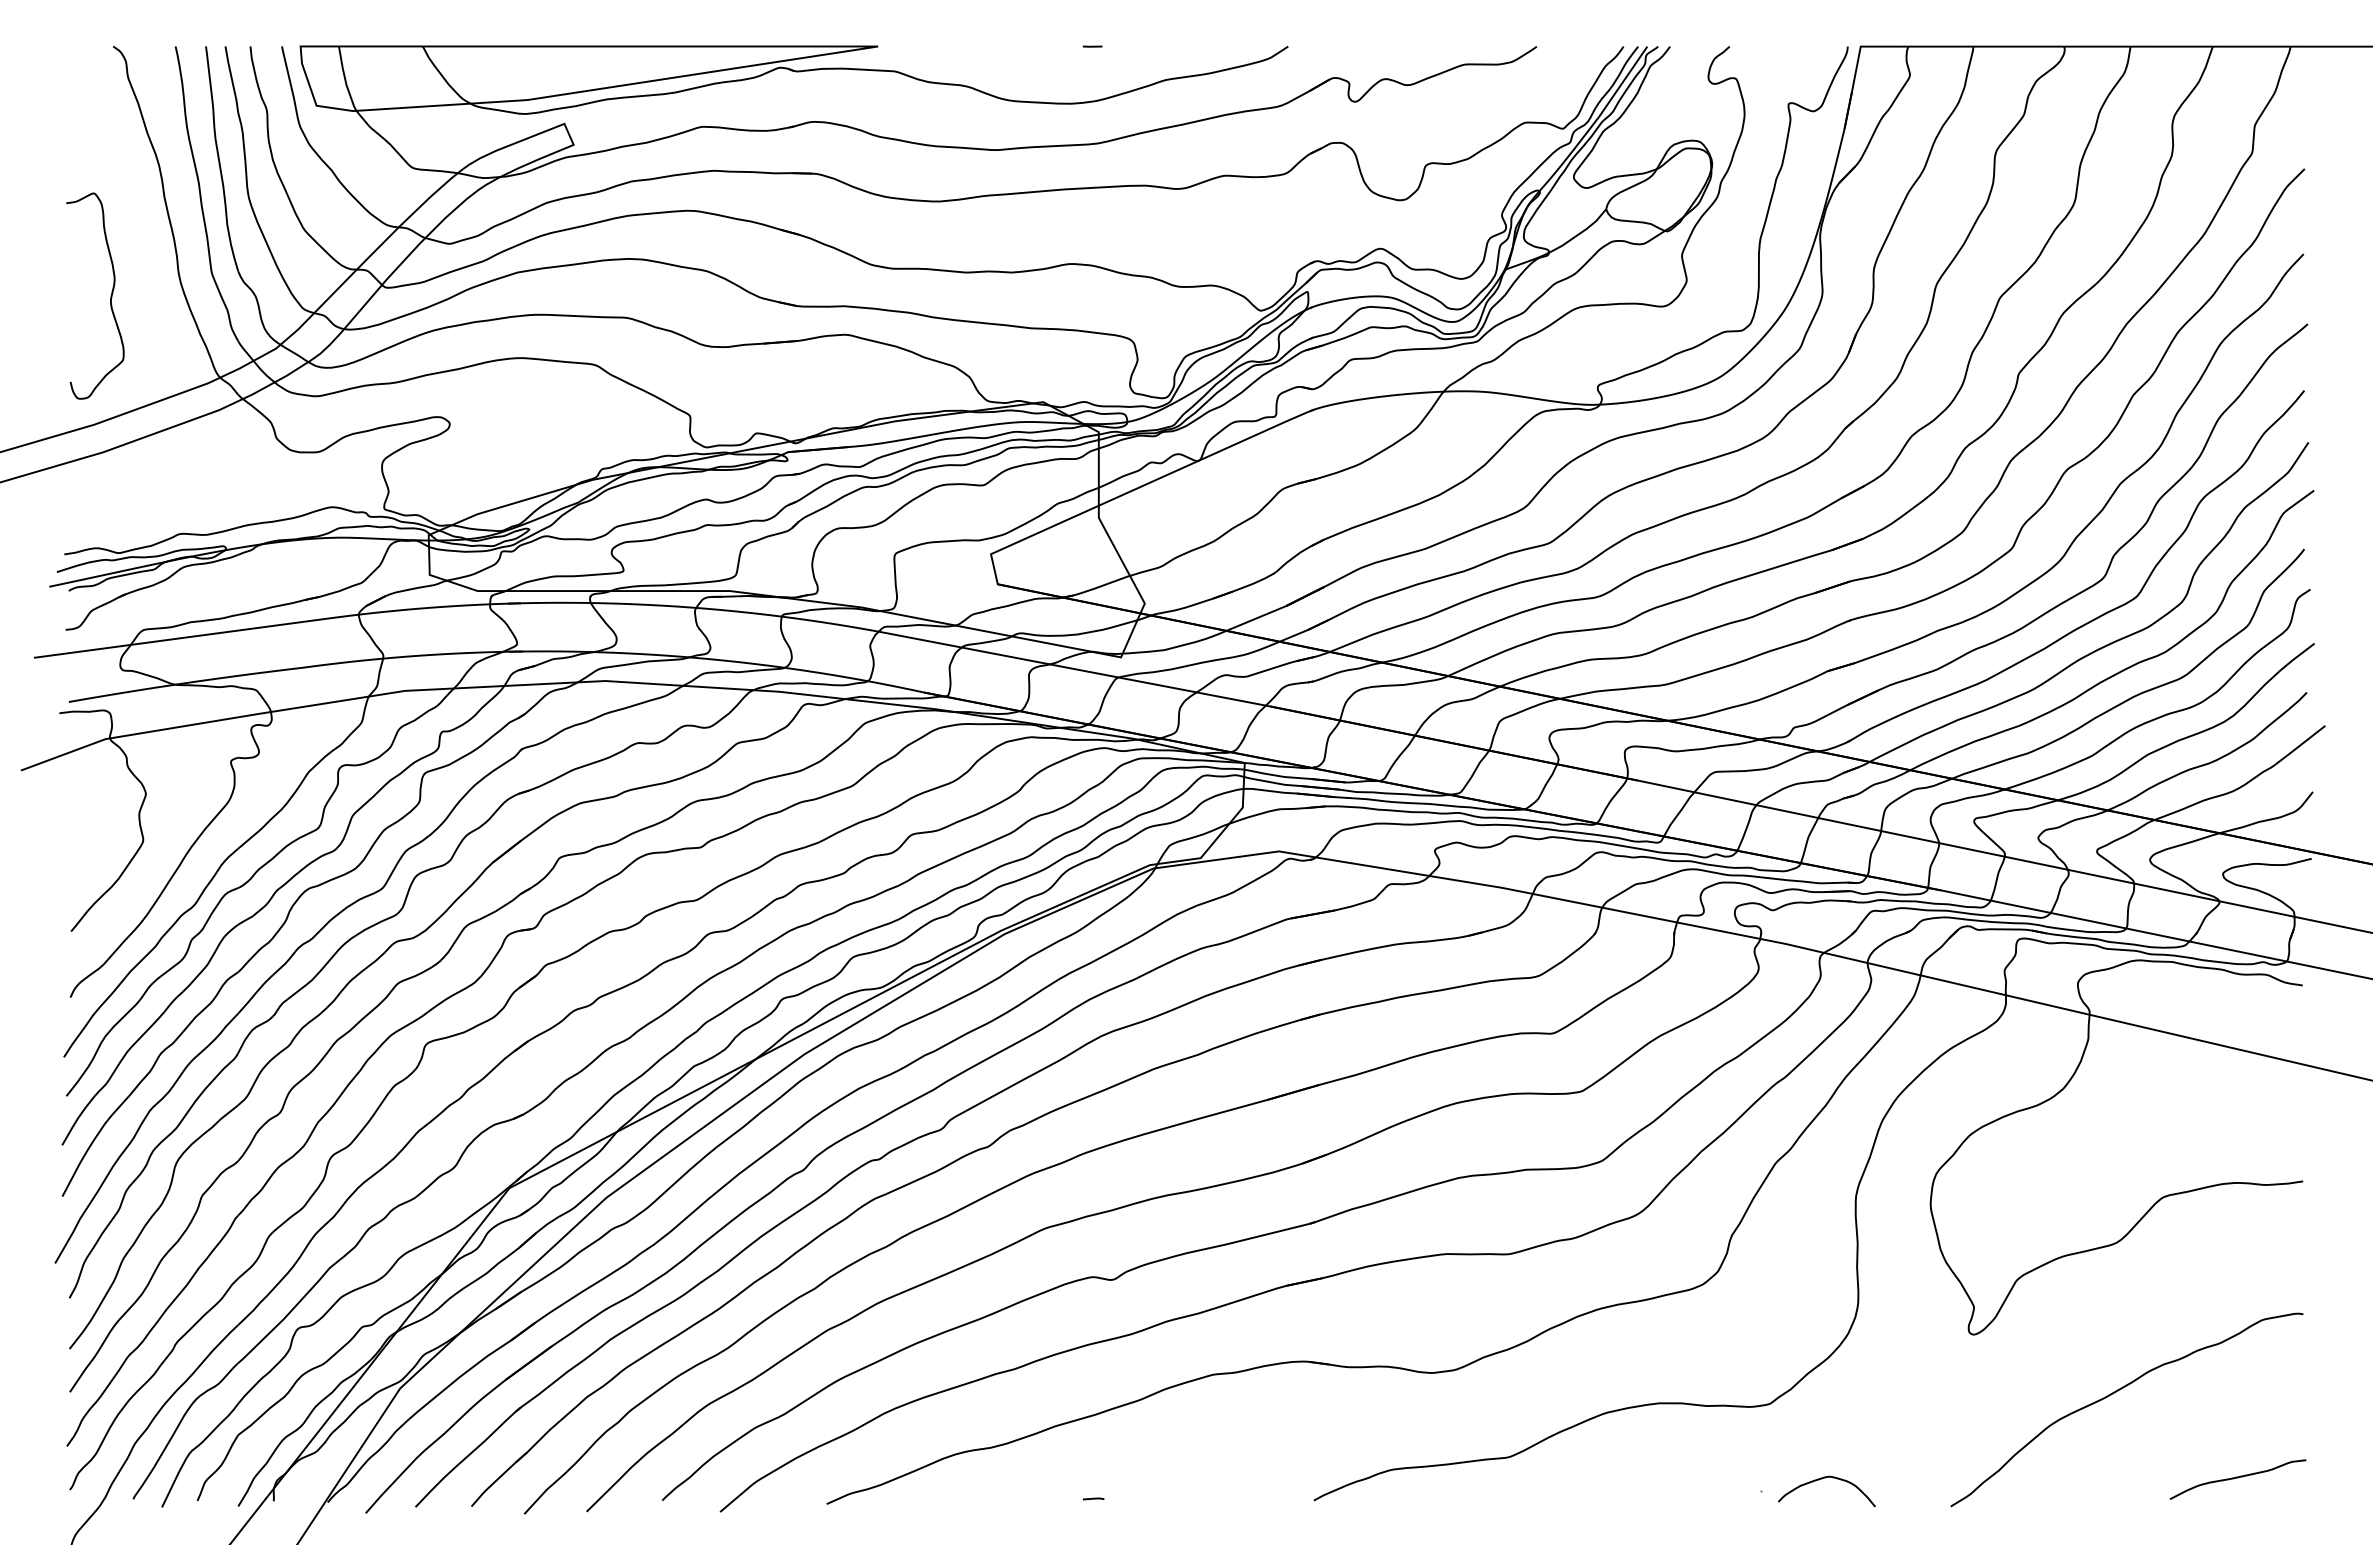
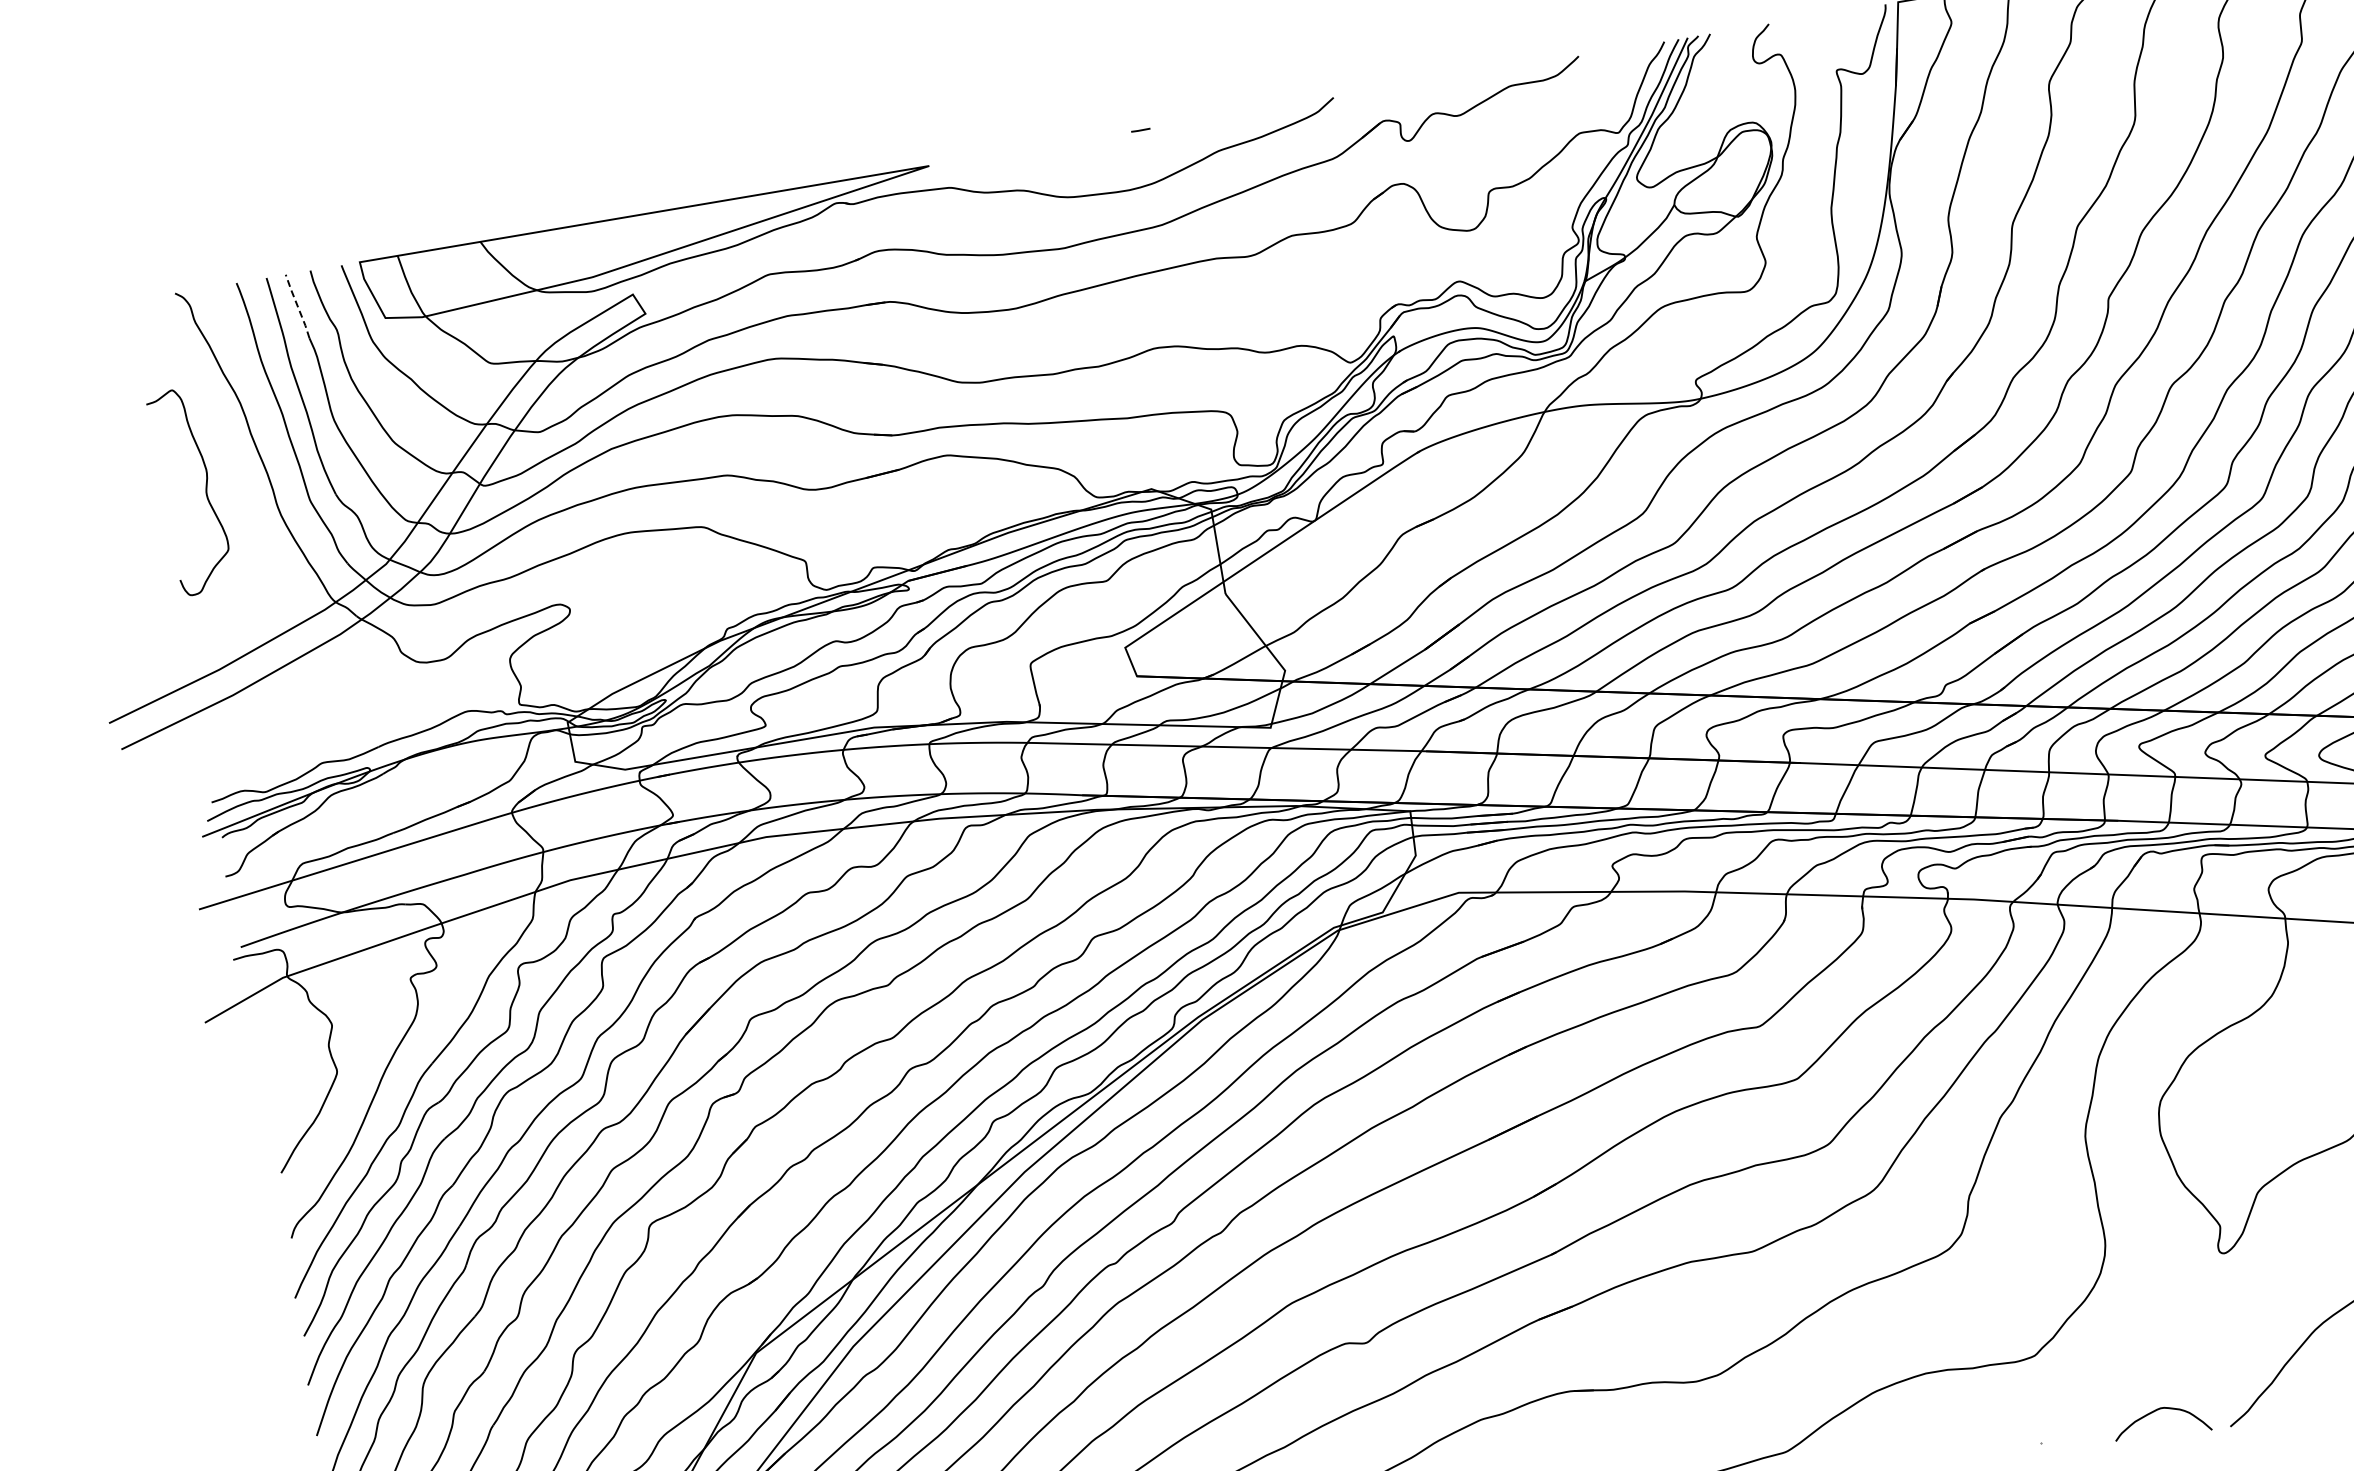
line: (232, 79) -> (298, 306), solid -> dashed
curve: (110, 295) -> (205, 488), moved
curve: (1822, 1479) -> (2155, 1411), moved

